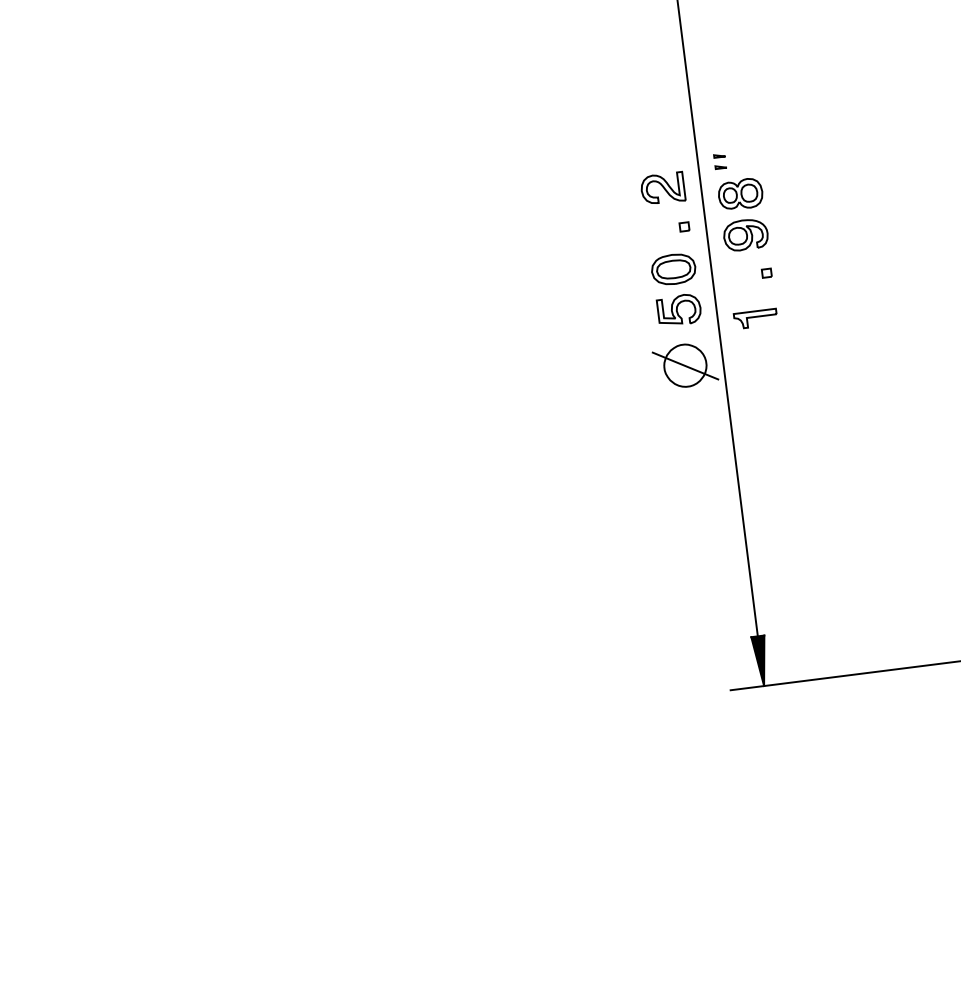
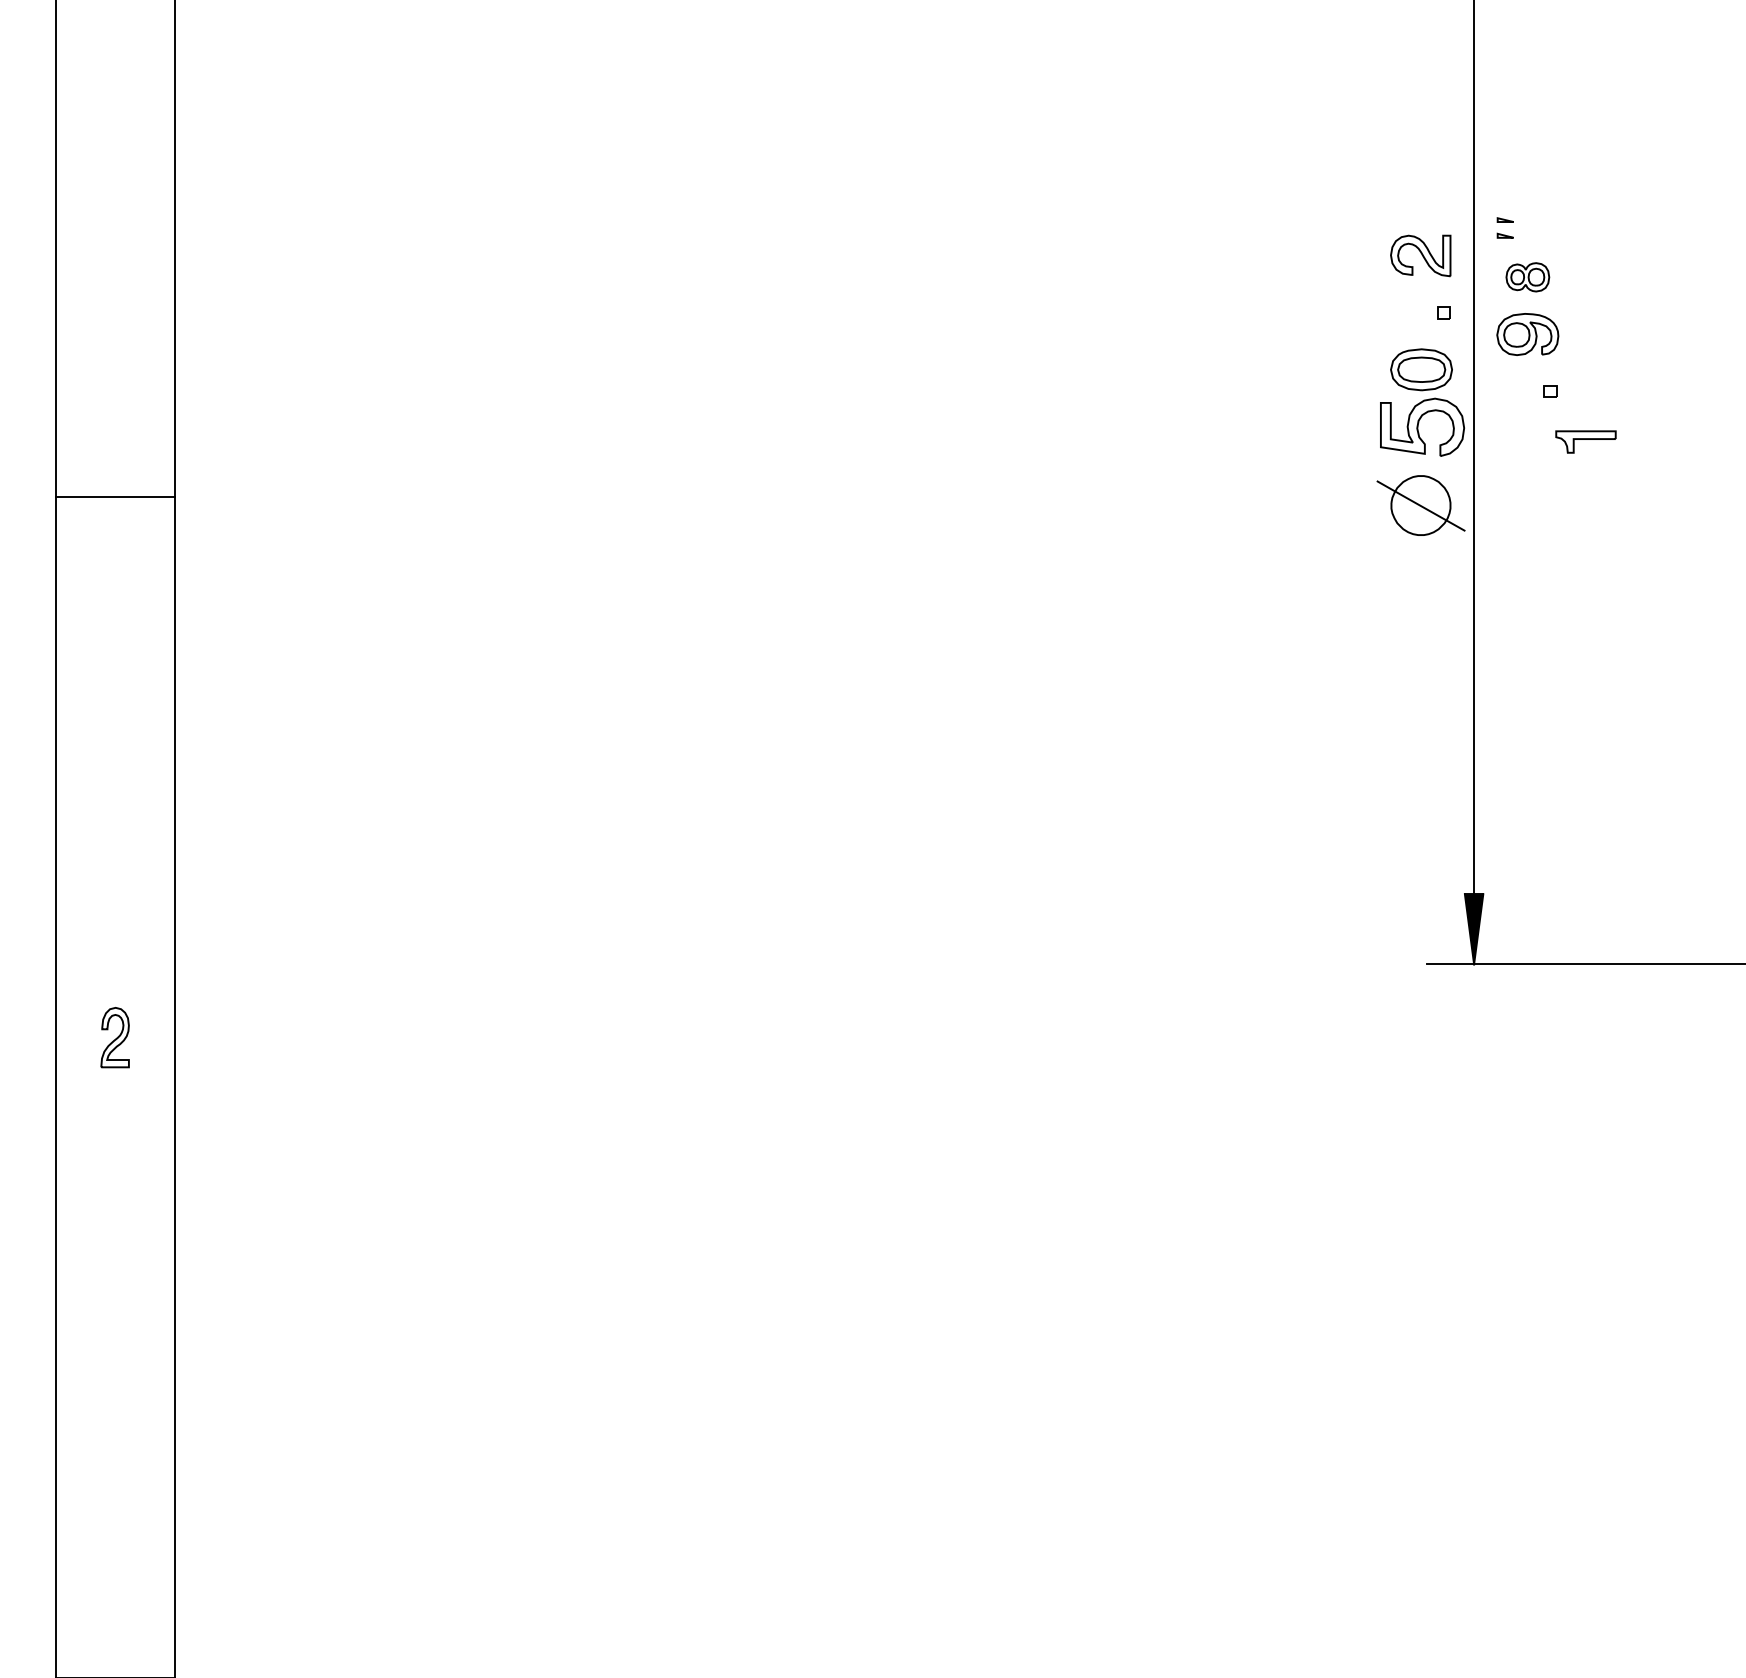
part: (740, 194) -> (1527, 277), size x0.7
part: (678, 310) -> (1421, 427), size x1.4
part: (755, 318) -> (1585, 441), moved

